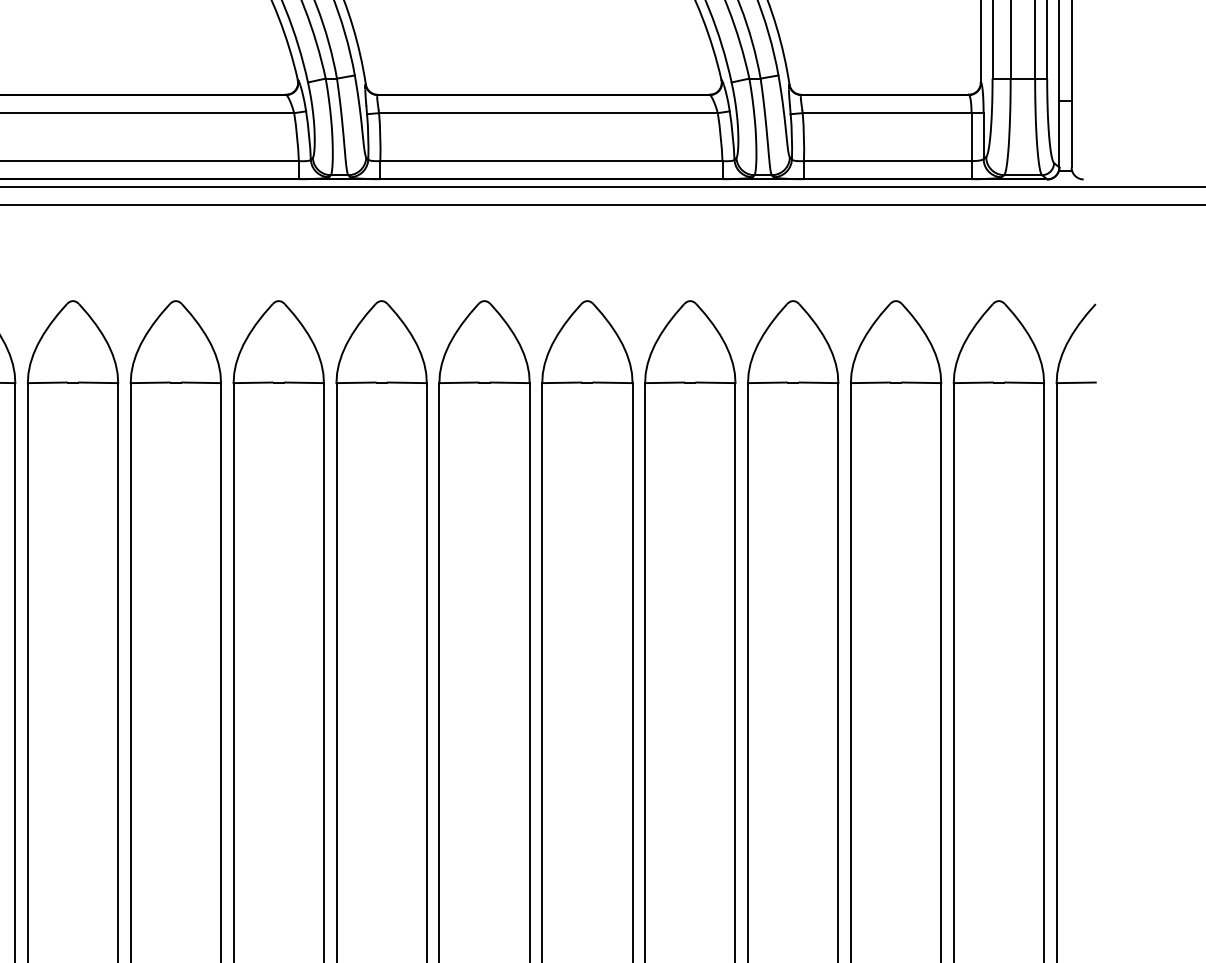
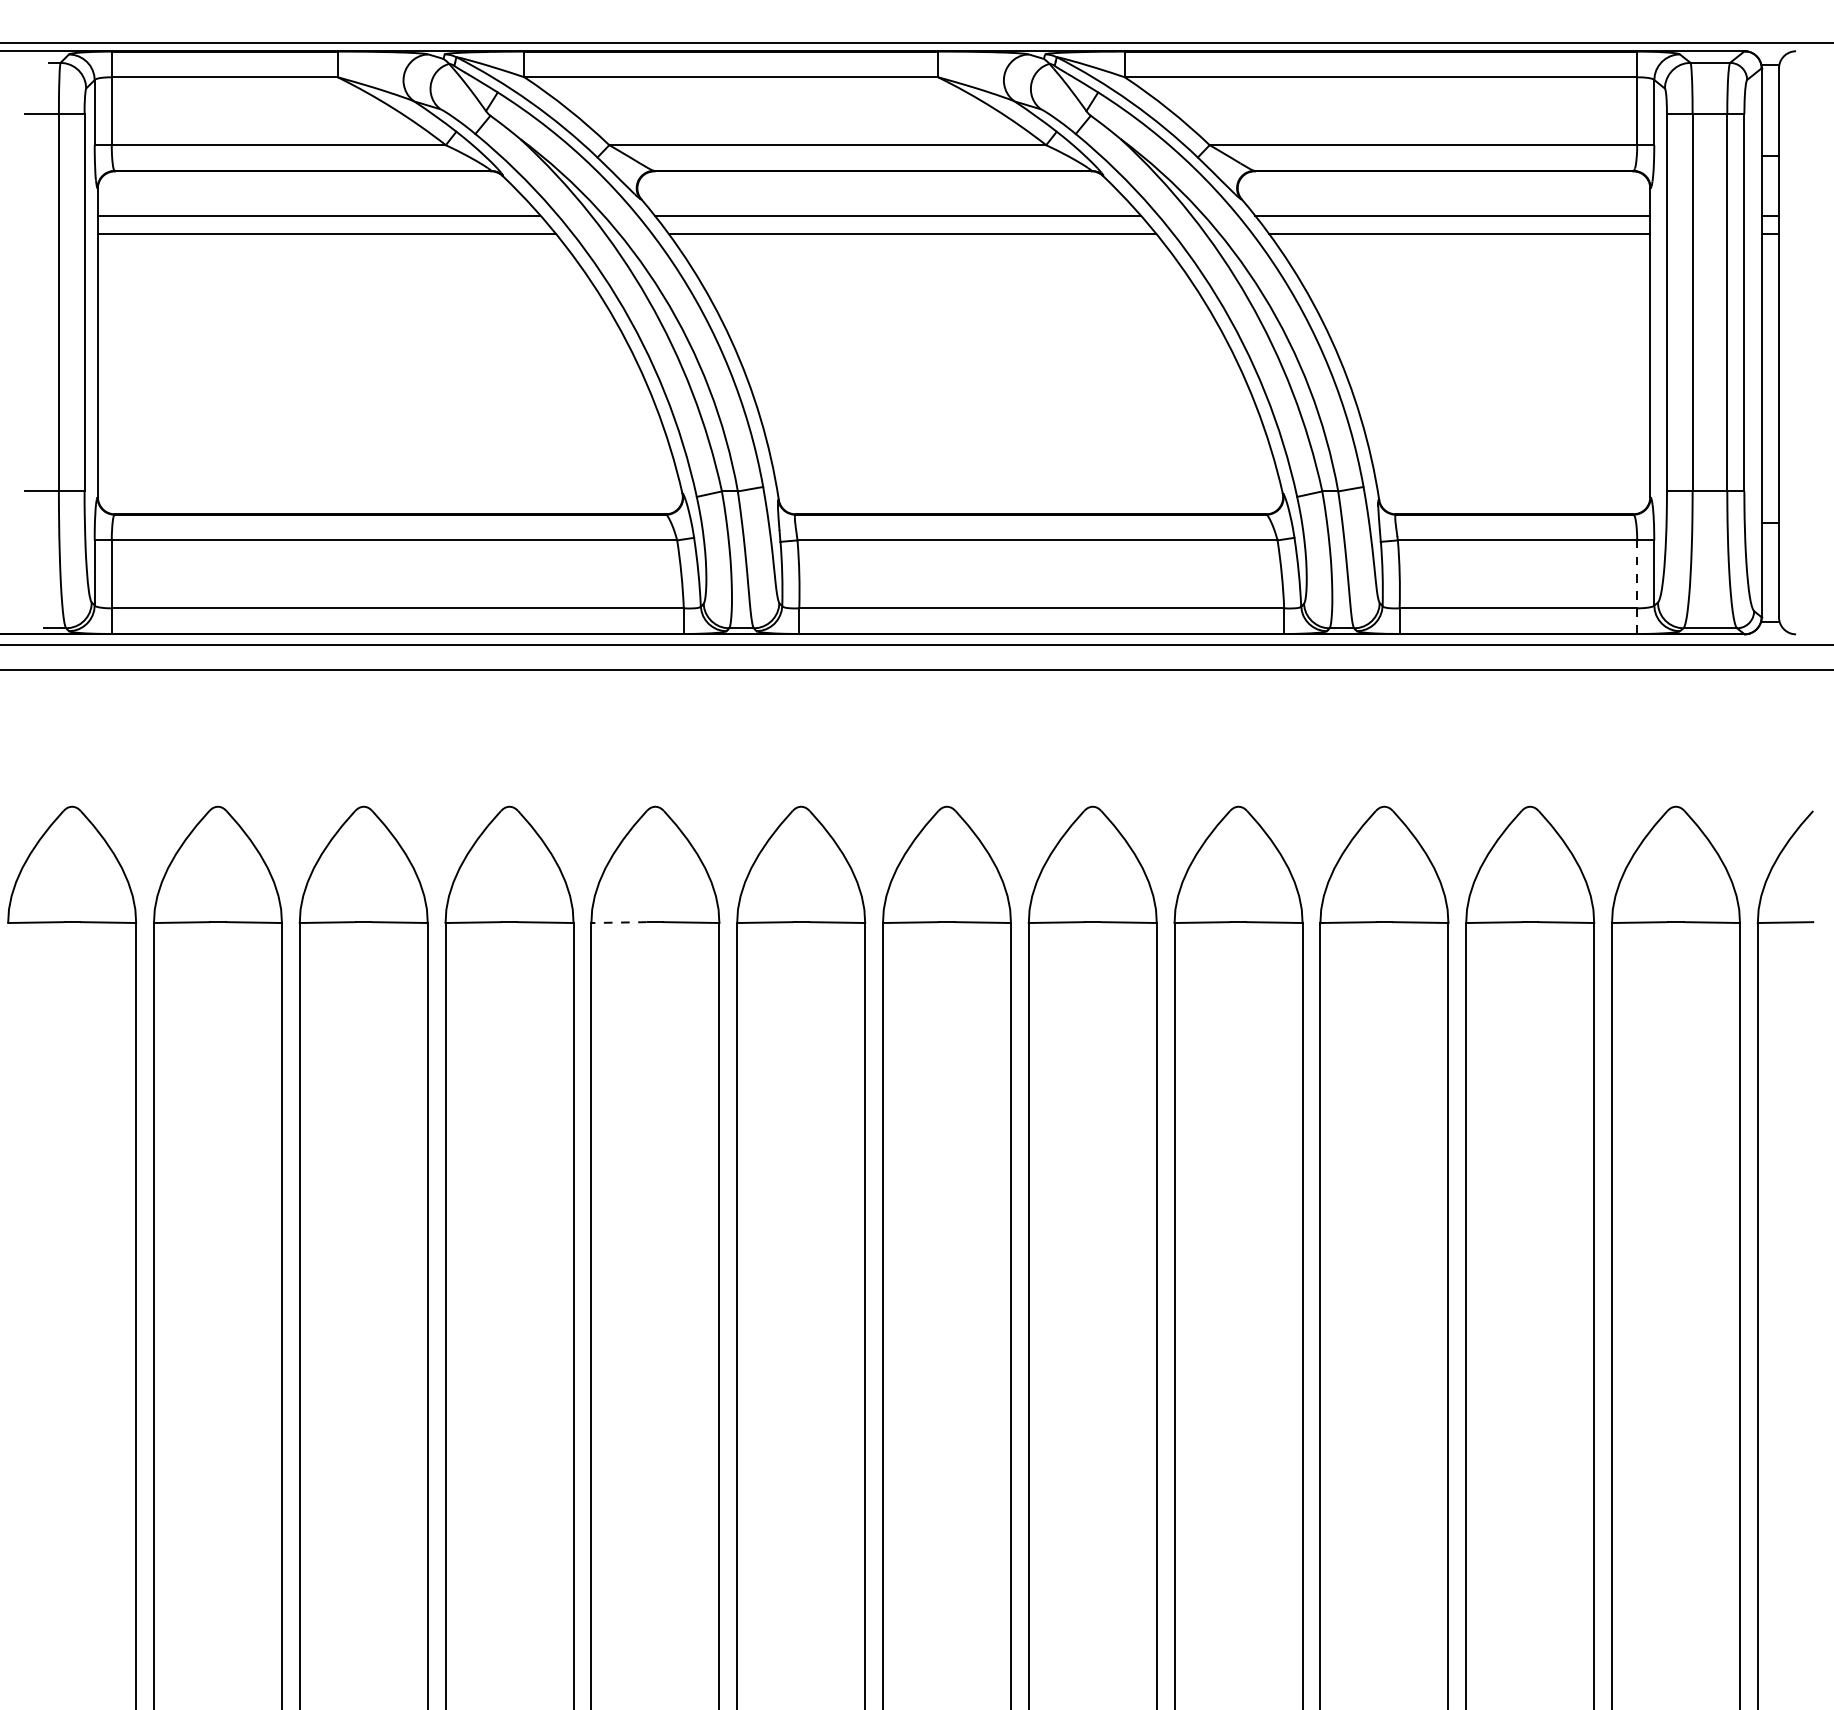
line: (971, 146) -> (1637, 587), solid -> dashed
line: (253, 382) -> (619, 922), solid -> dashed

